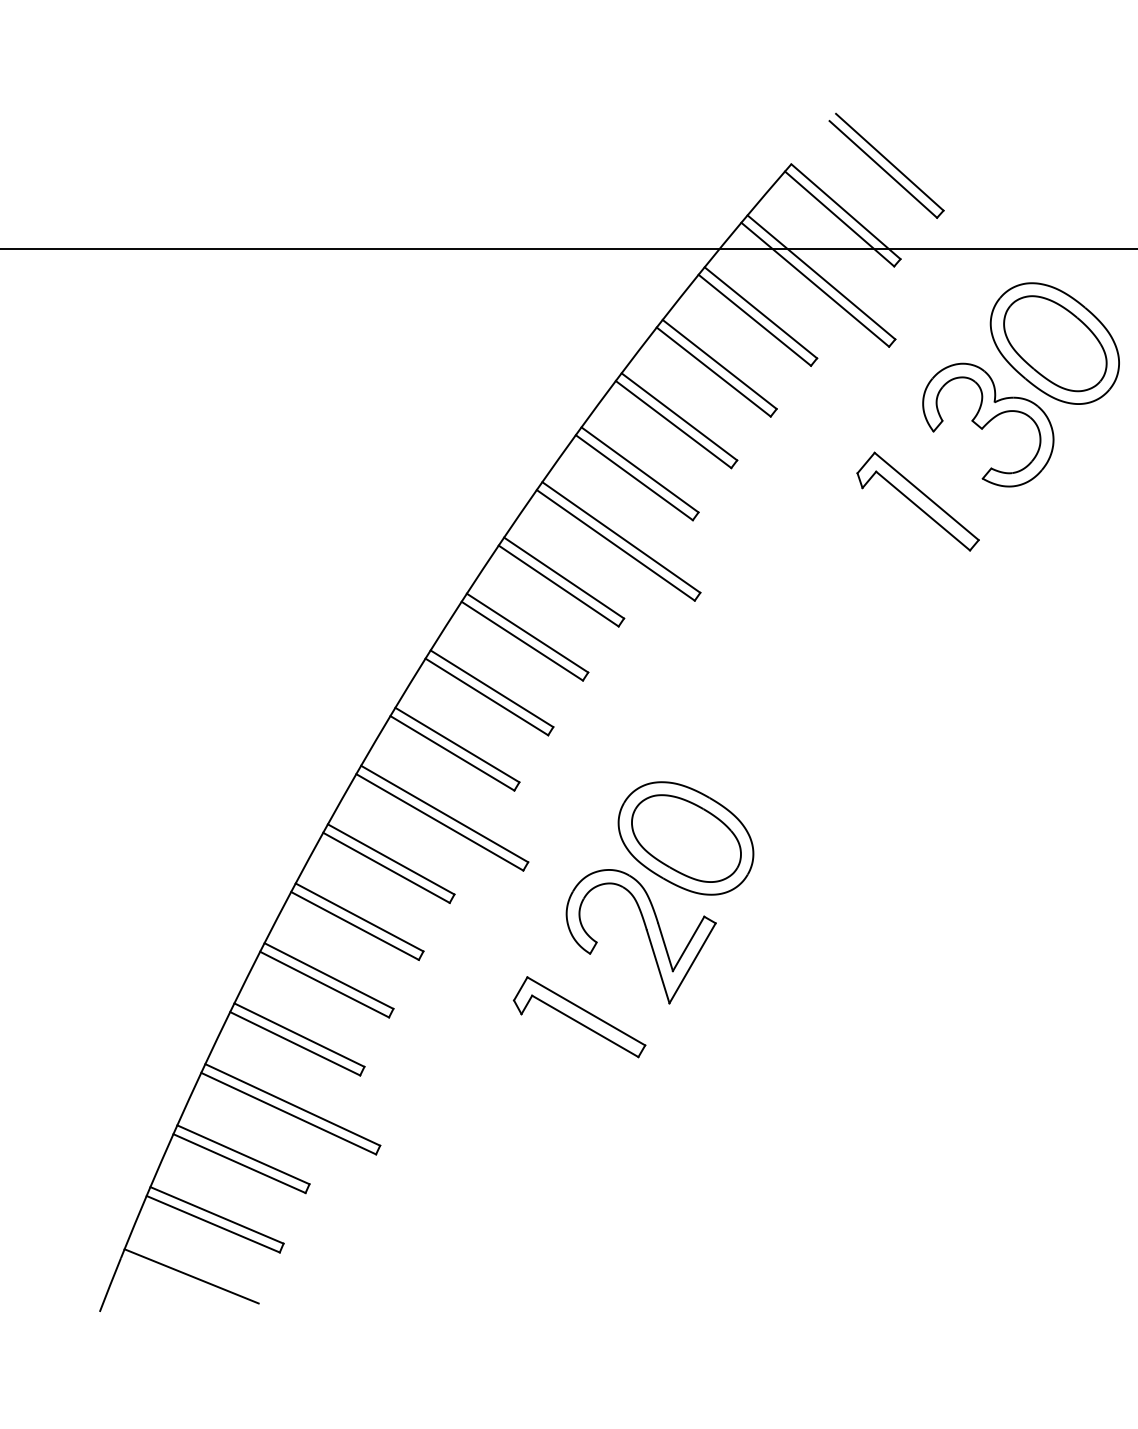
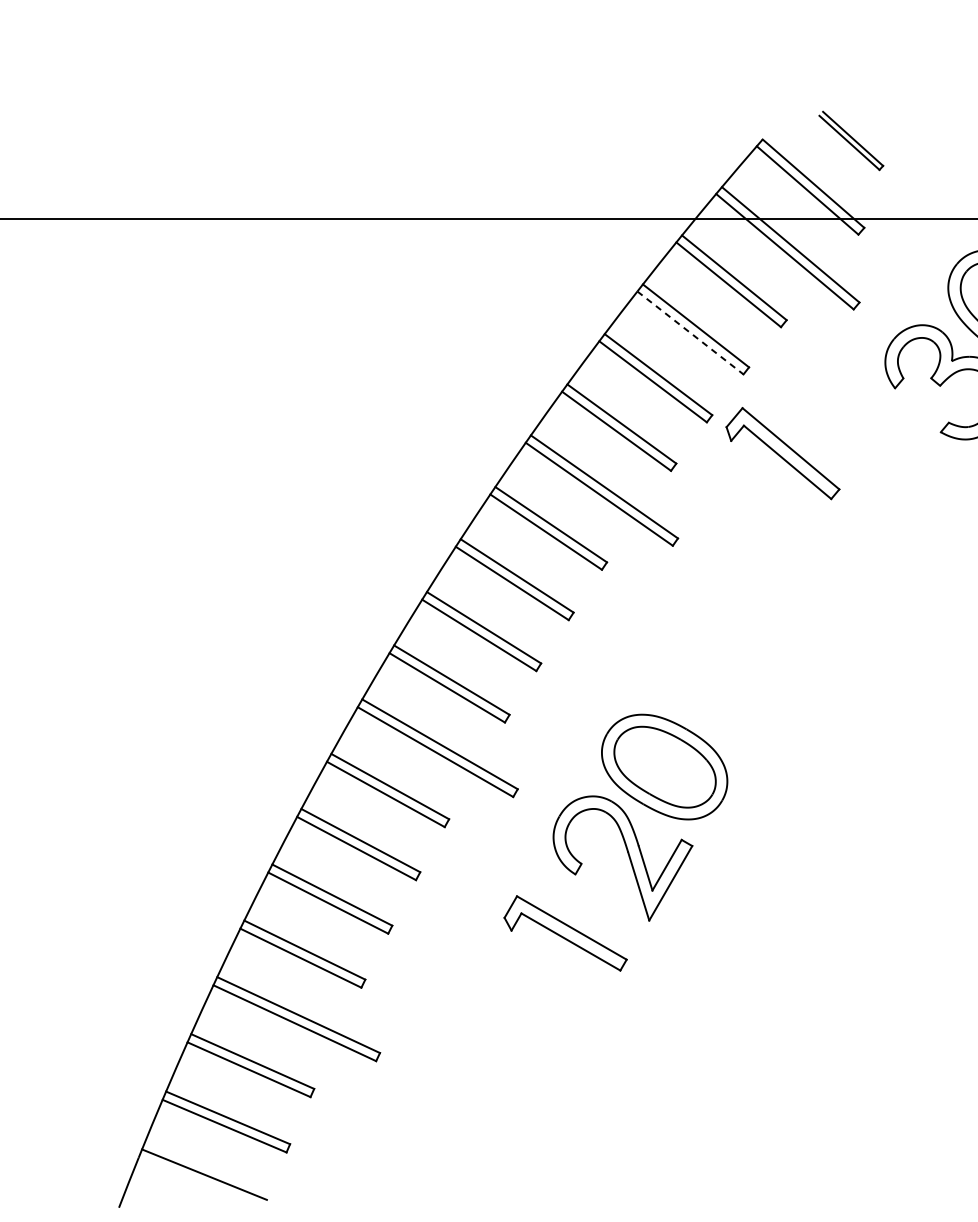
part: (886, 165) -> (851, 140), size x0.6
line: (714, 372) -> (691, 333), solid -> dashed
part: (917, 501) -> (782, 453), moved

